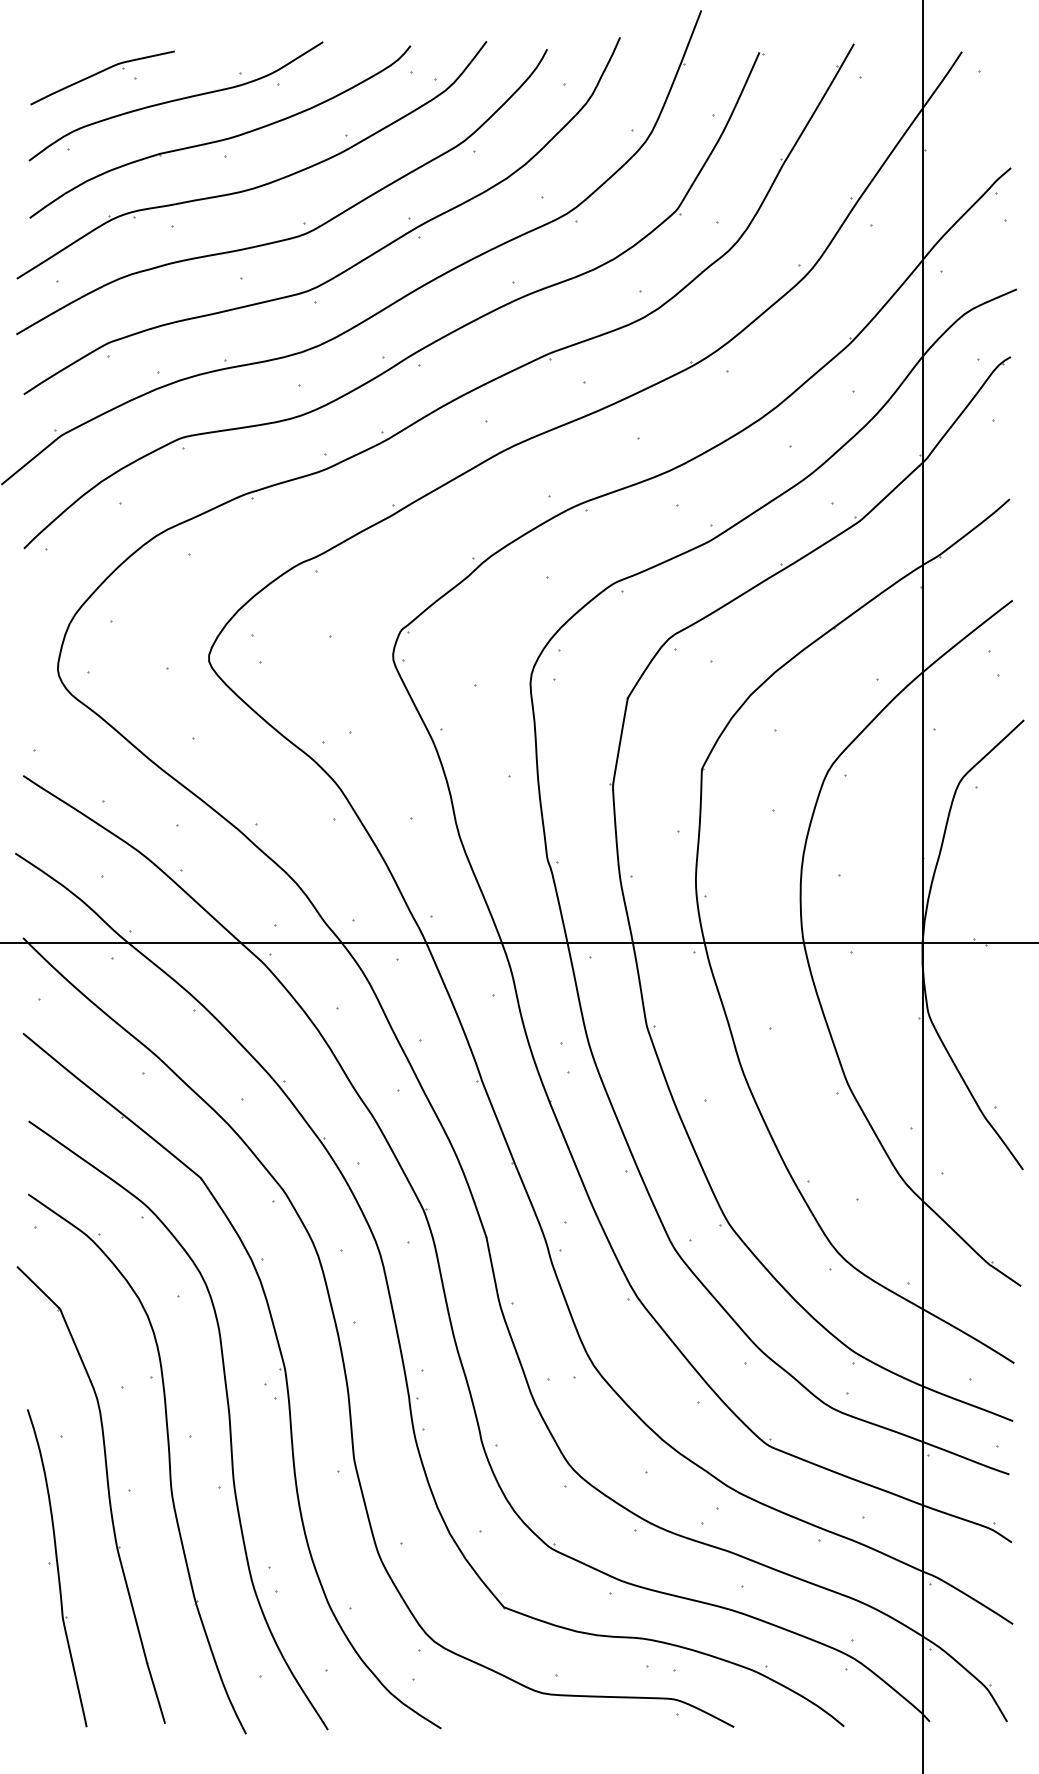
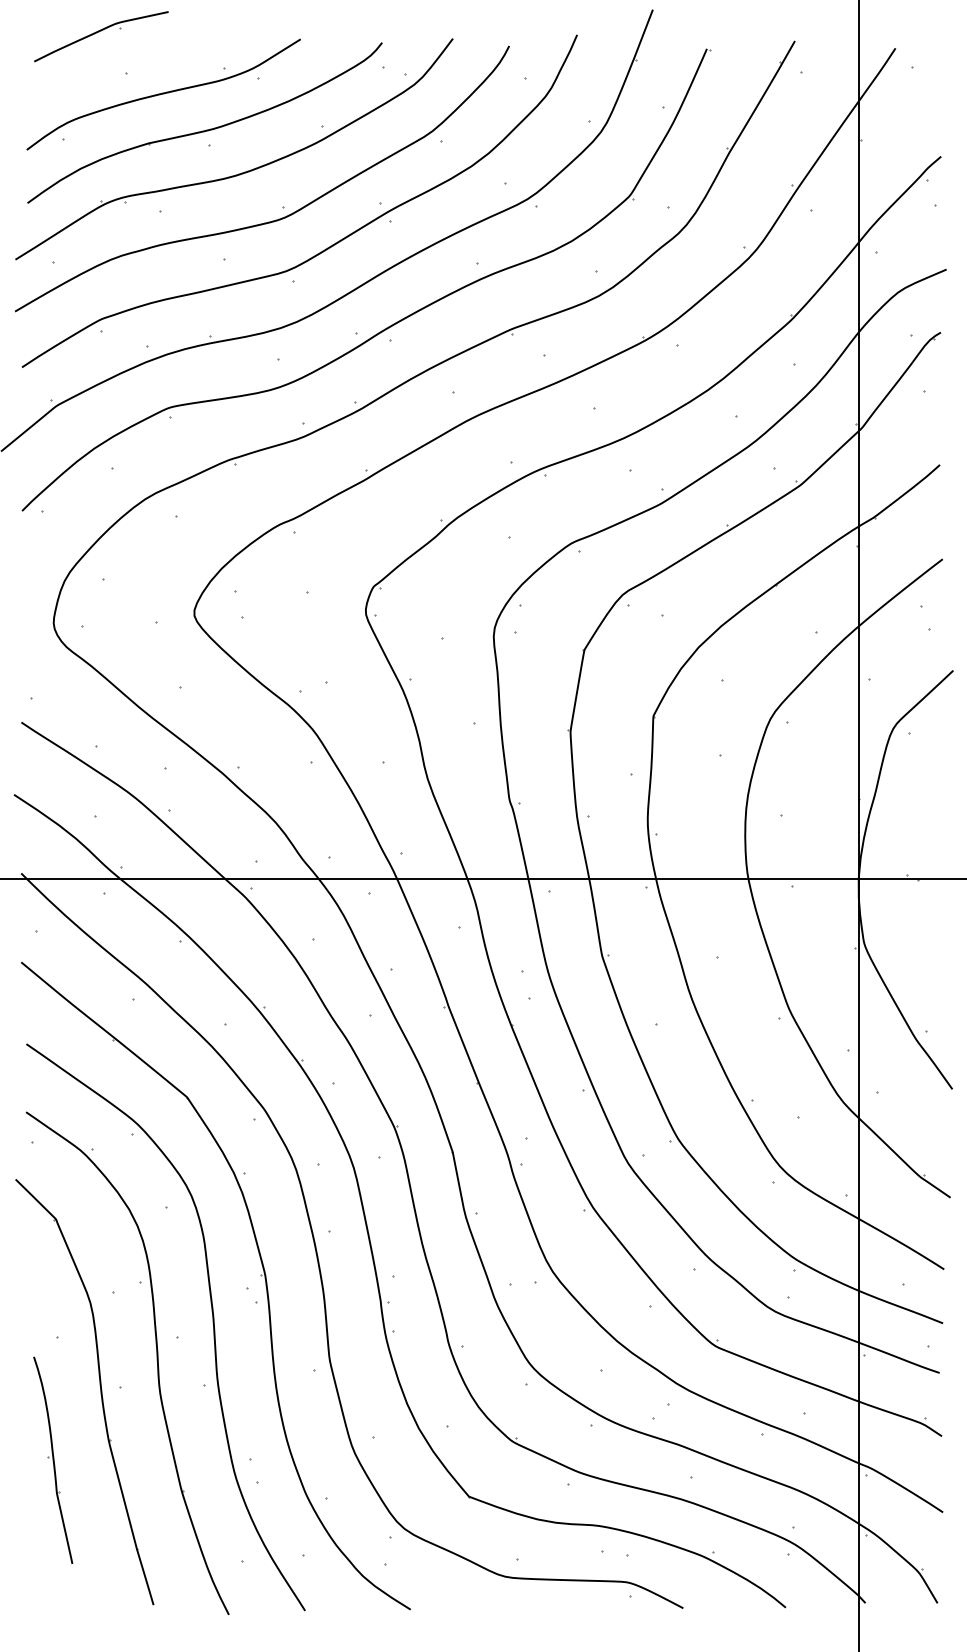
part: (102, 77) -> (101, 36), moved
part: (57, 1568) -> (53, 1460), size x0.7

